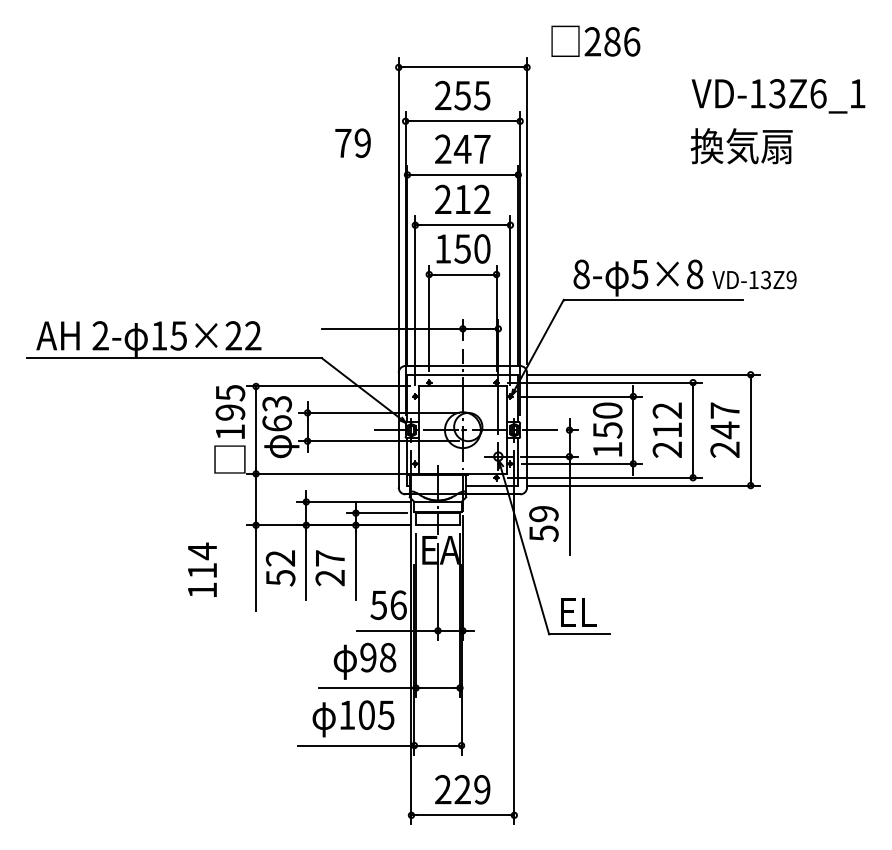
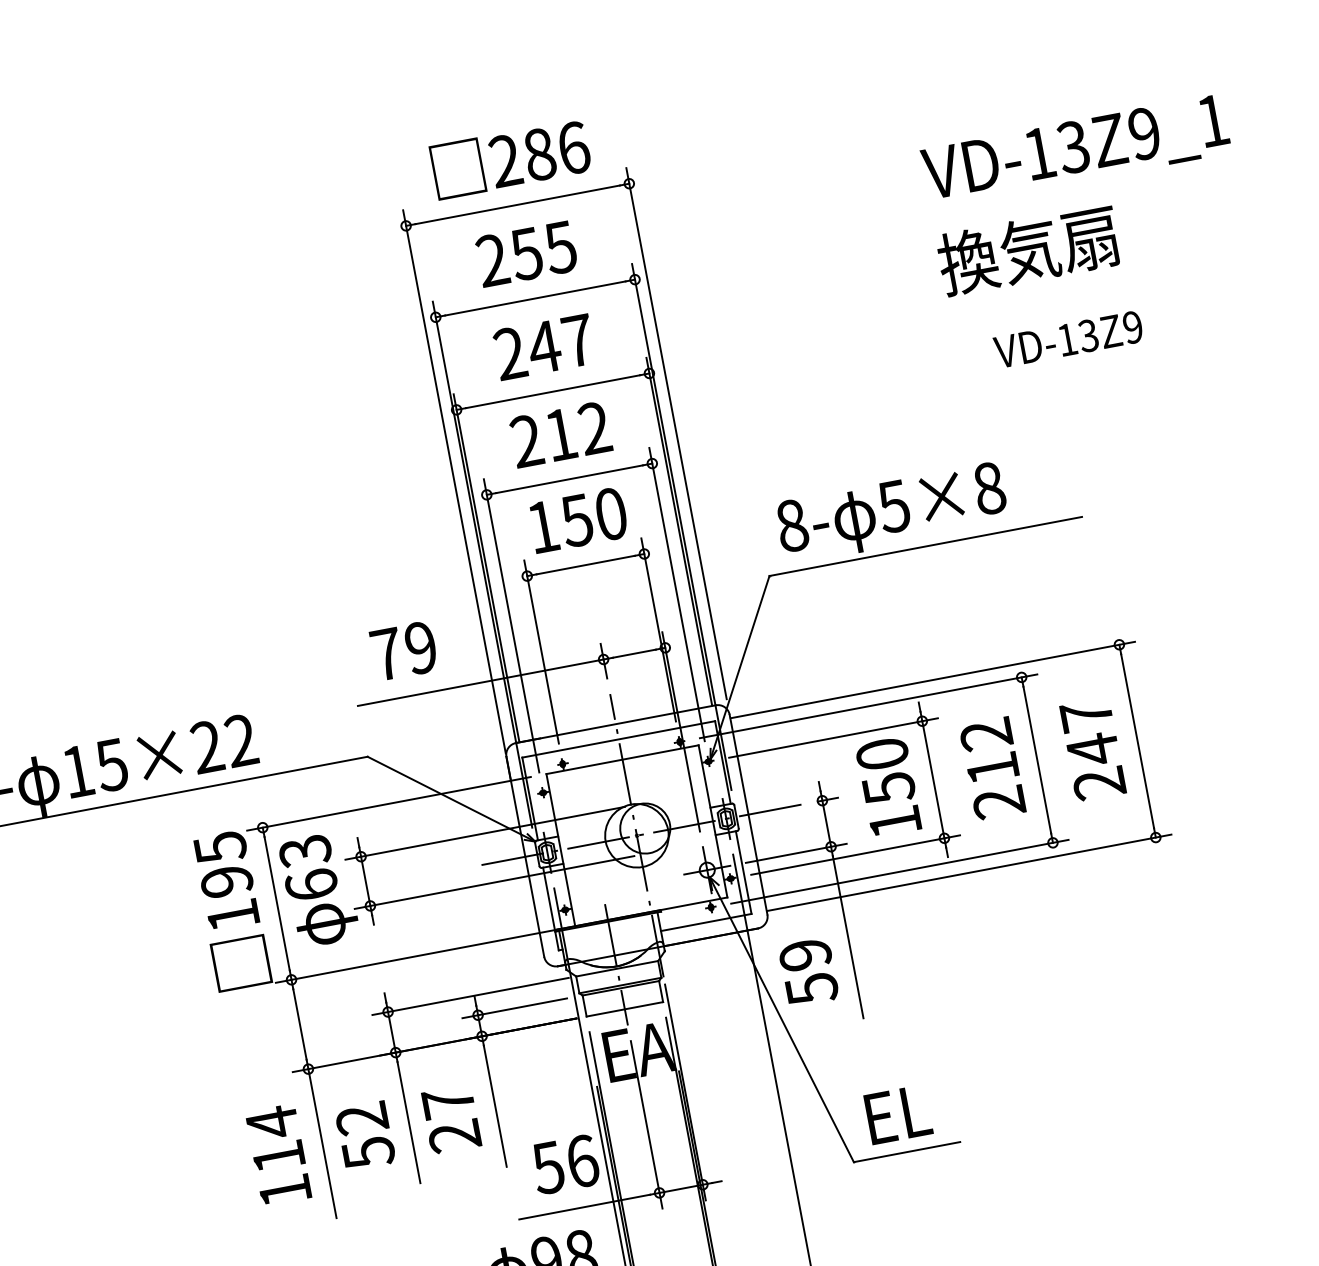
text: (595, 40) -> (509, 157), moved
text: (818, 93) -> (1144, 133), VD-13Z6_1 -> VD-13Z9_1
text: (352, 143) -> (403, 651), moved
text: (754, 279) -> (1068, 338), moved
text: (202, 569) -> (278, 1154), moved

